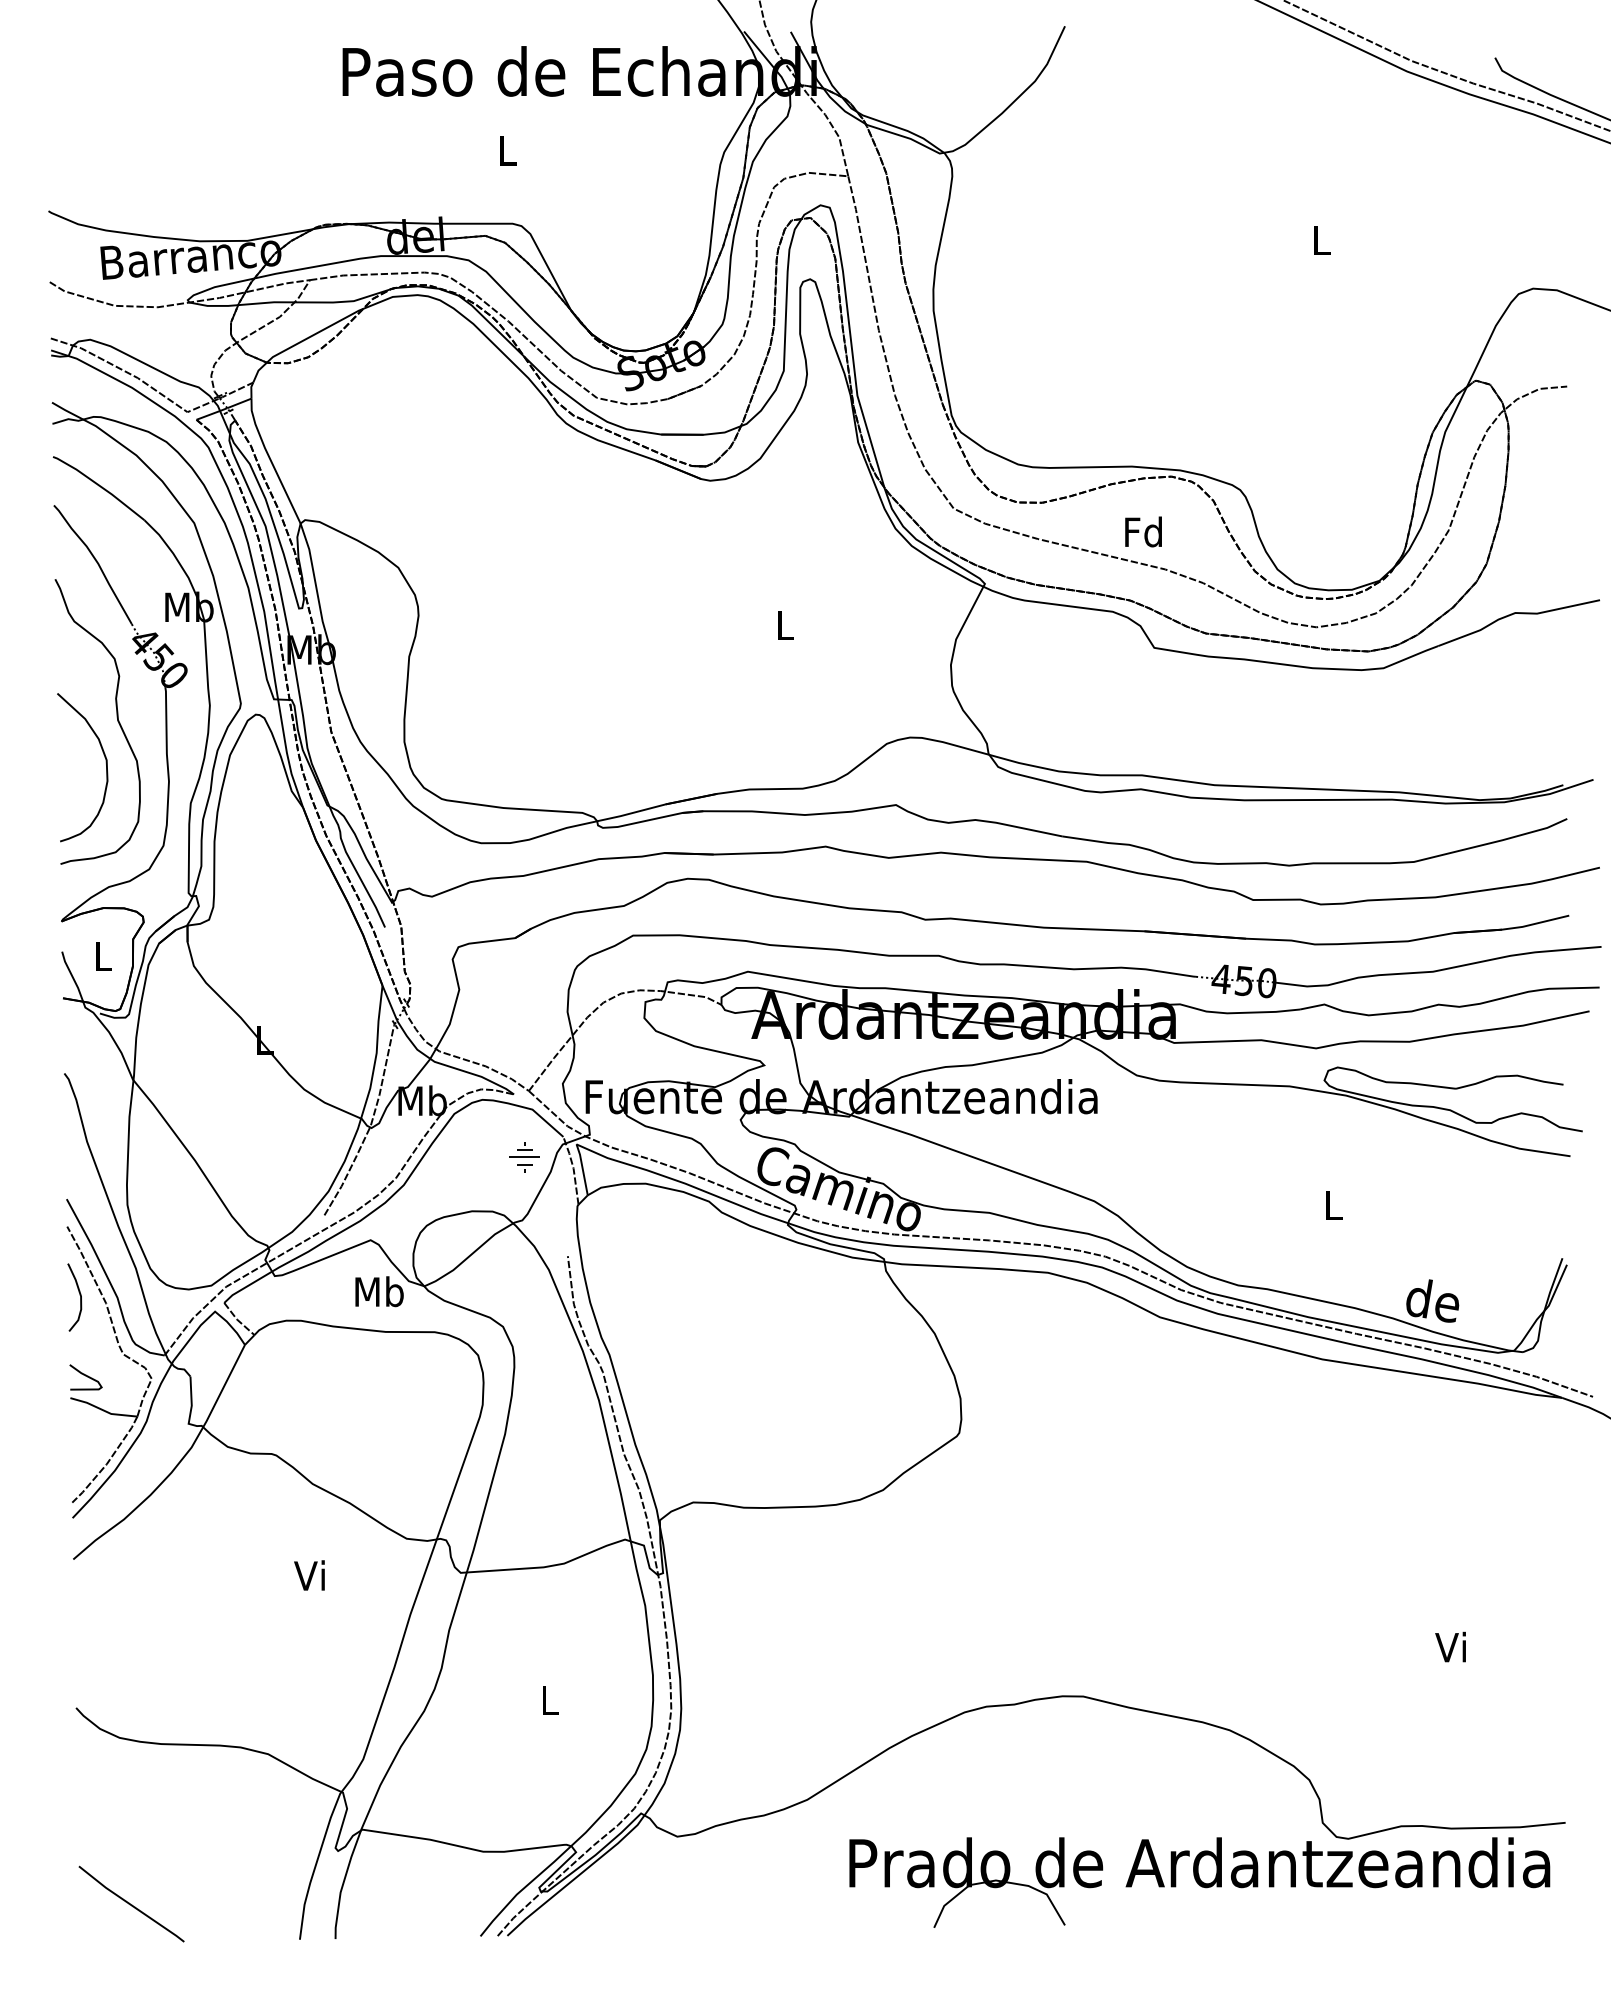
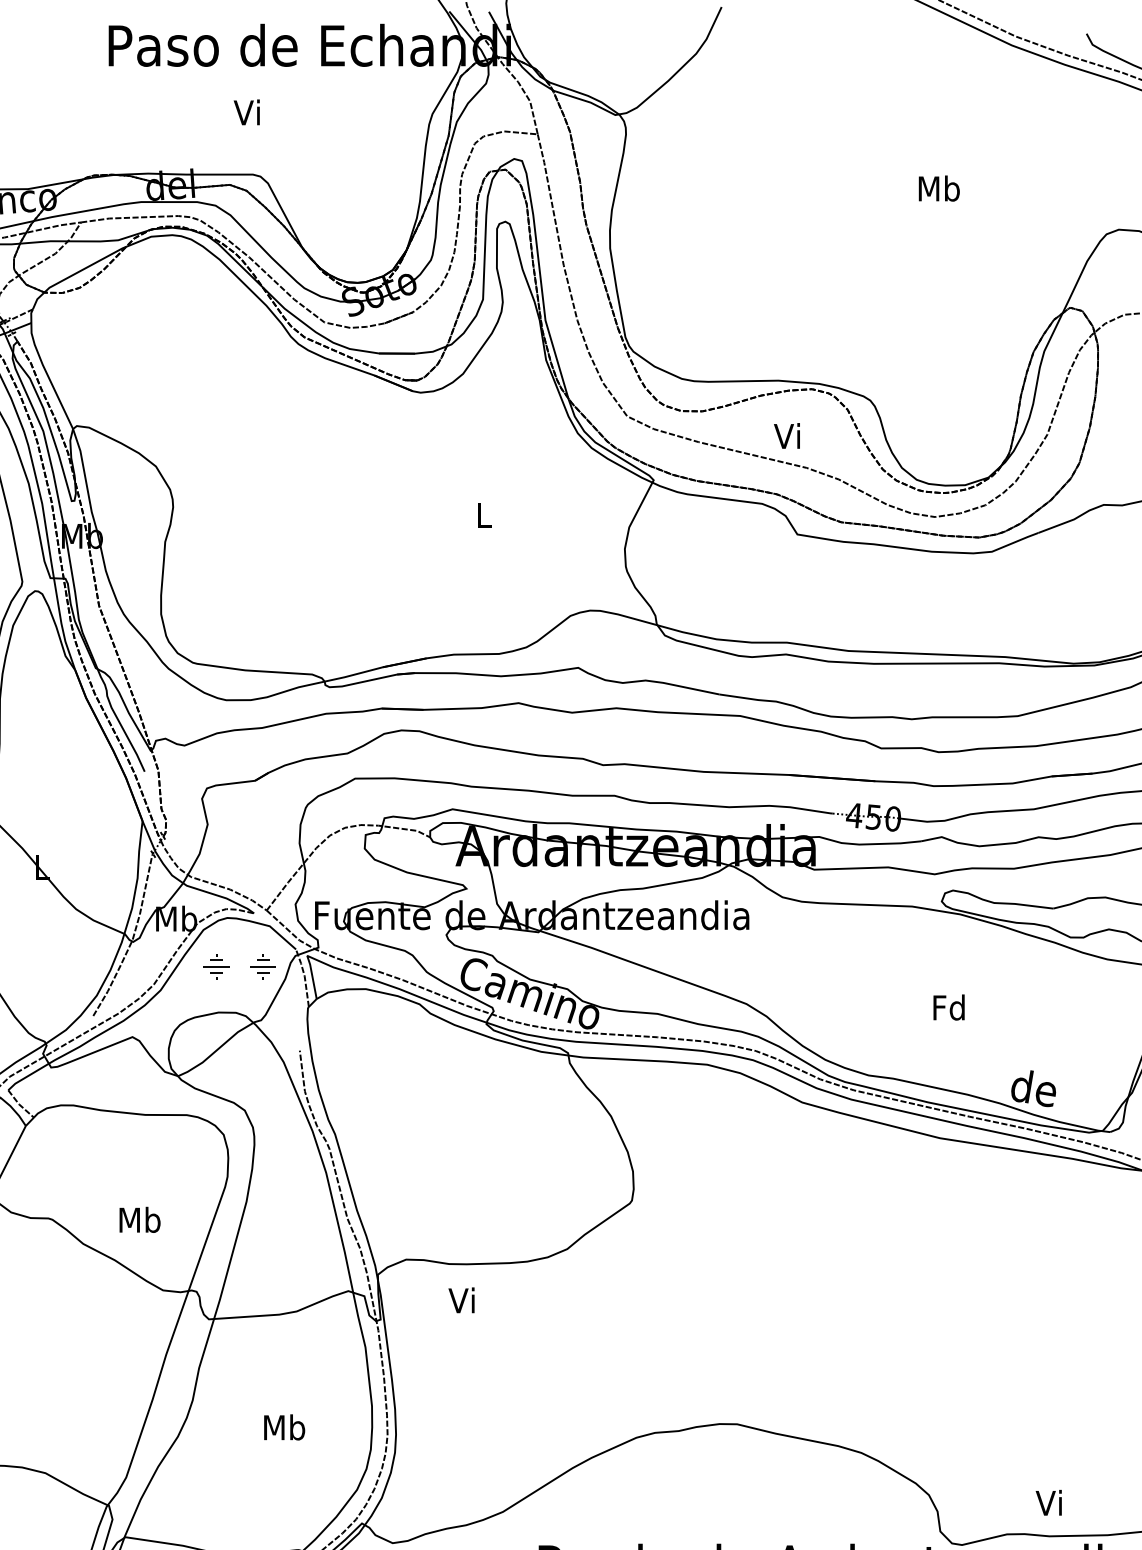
text: (505, 150) -> (246, 112), L -> Vi
text: (1321, 239) -> (939, 187), L -> Mb
text: (1143, 531) -> (788, 435), Fd -> Vi
part: (469, 1157) -> (216, 966), added
text: (1332, 1205) -> (948, 1007), L -> Fd
text: (379, 1291) -> (140, 1219), moved
text: (309, 1575) -> (461, 1300), moved
text: (1450, 1646) -> (1048, 1502), moved
text: (549, 1699) -> (284, 1426), L -> Mb

